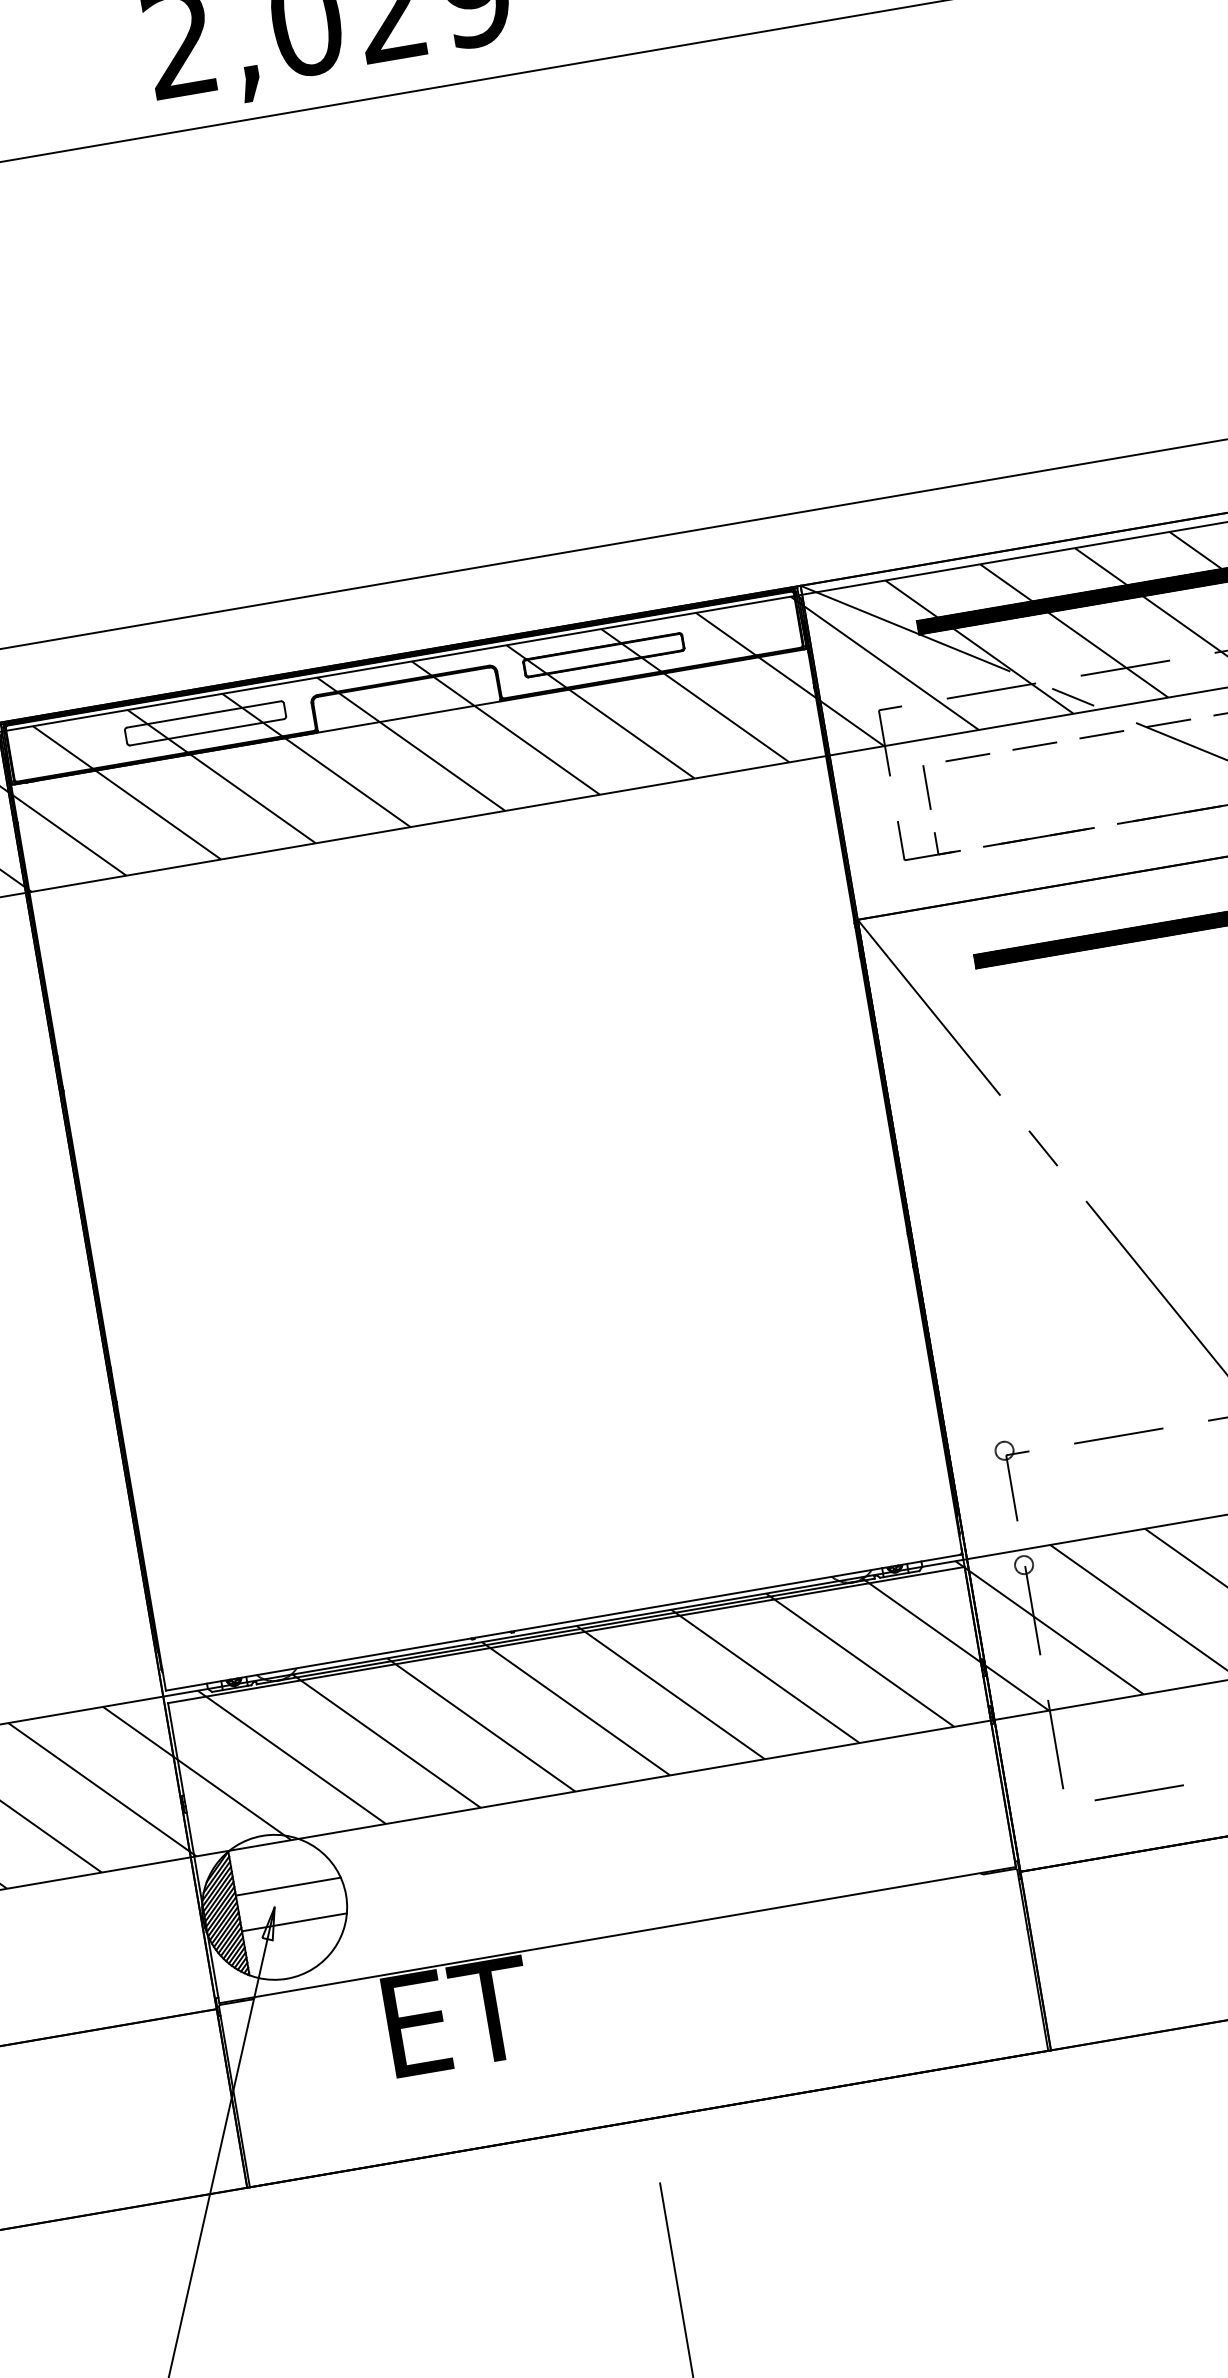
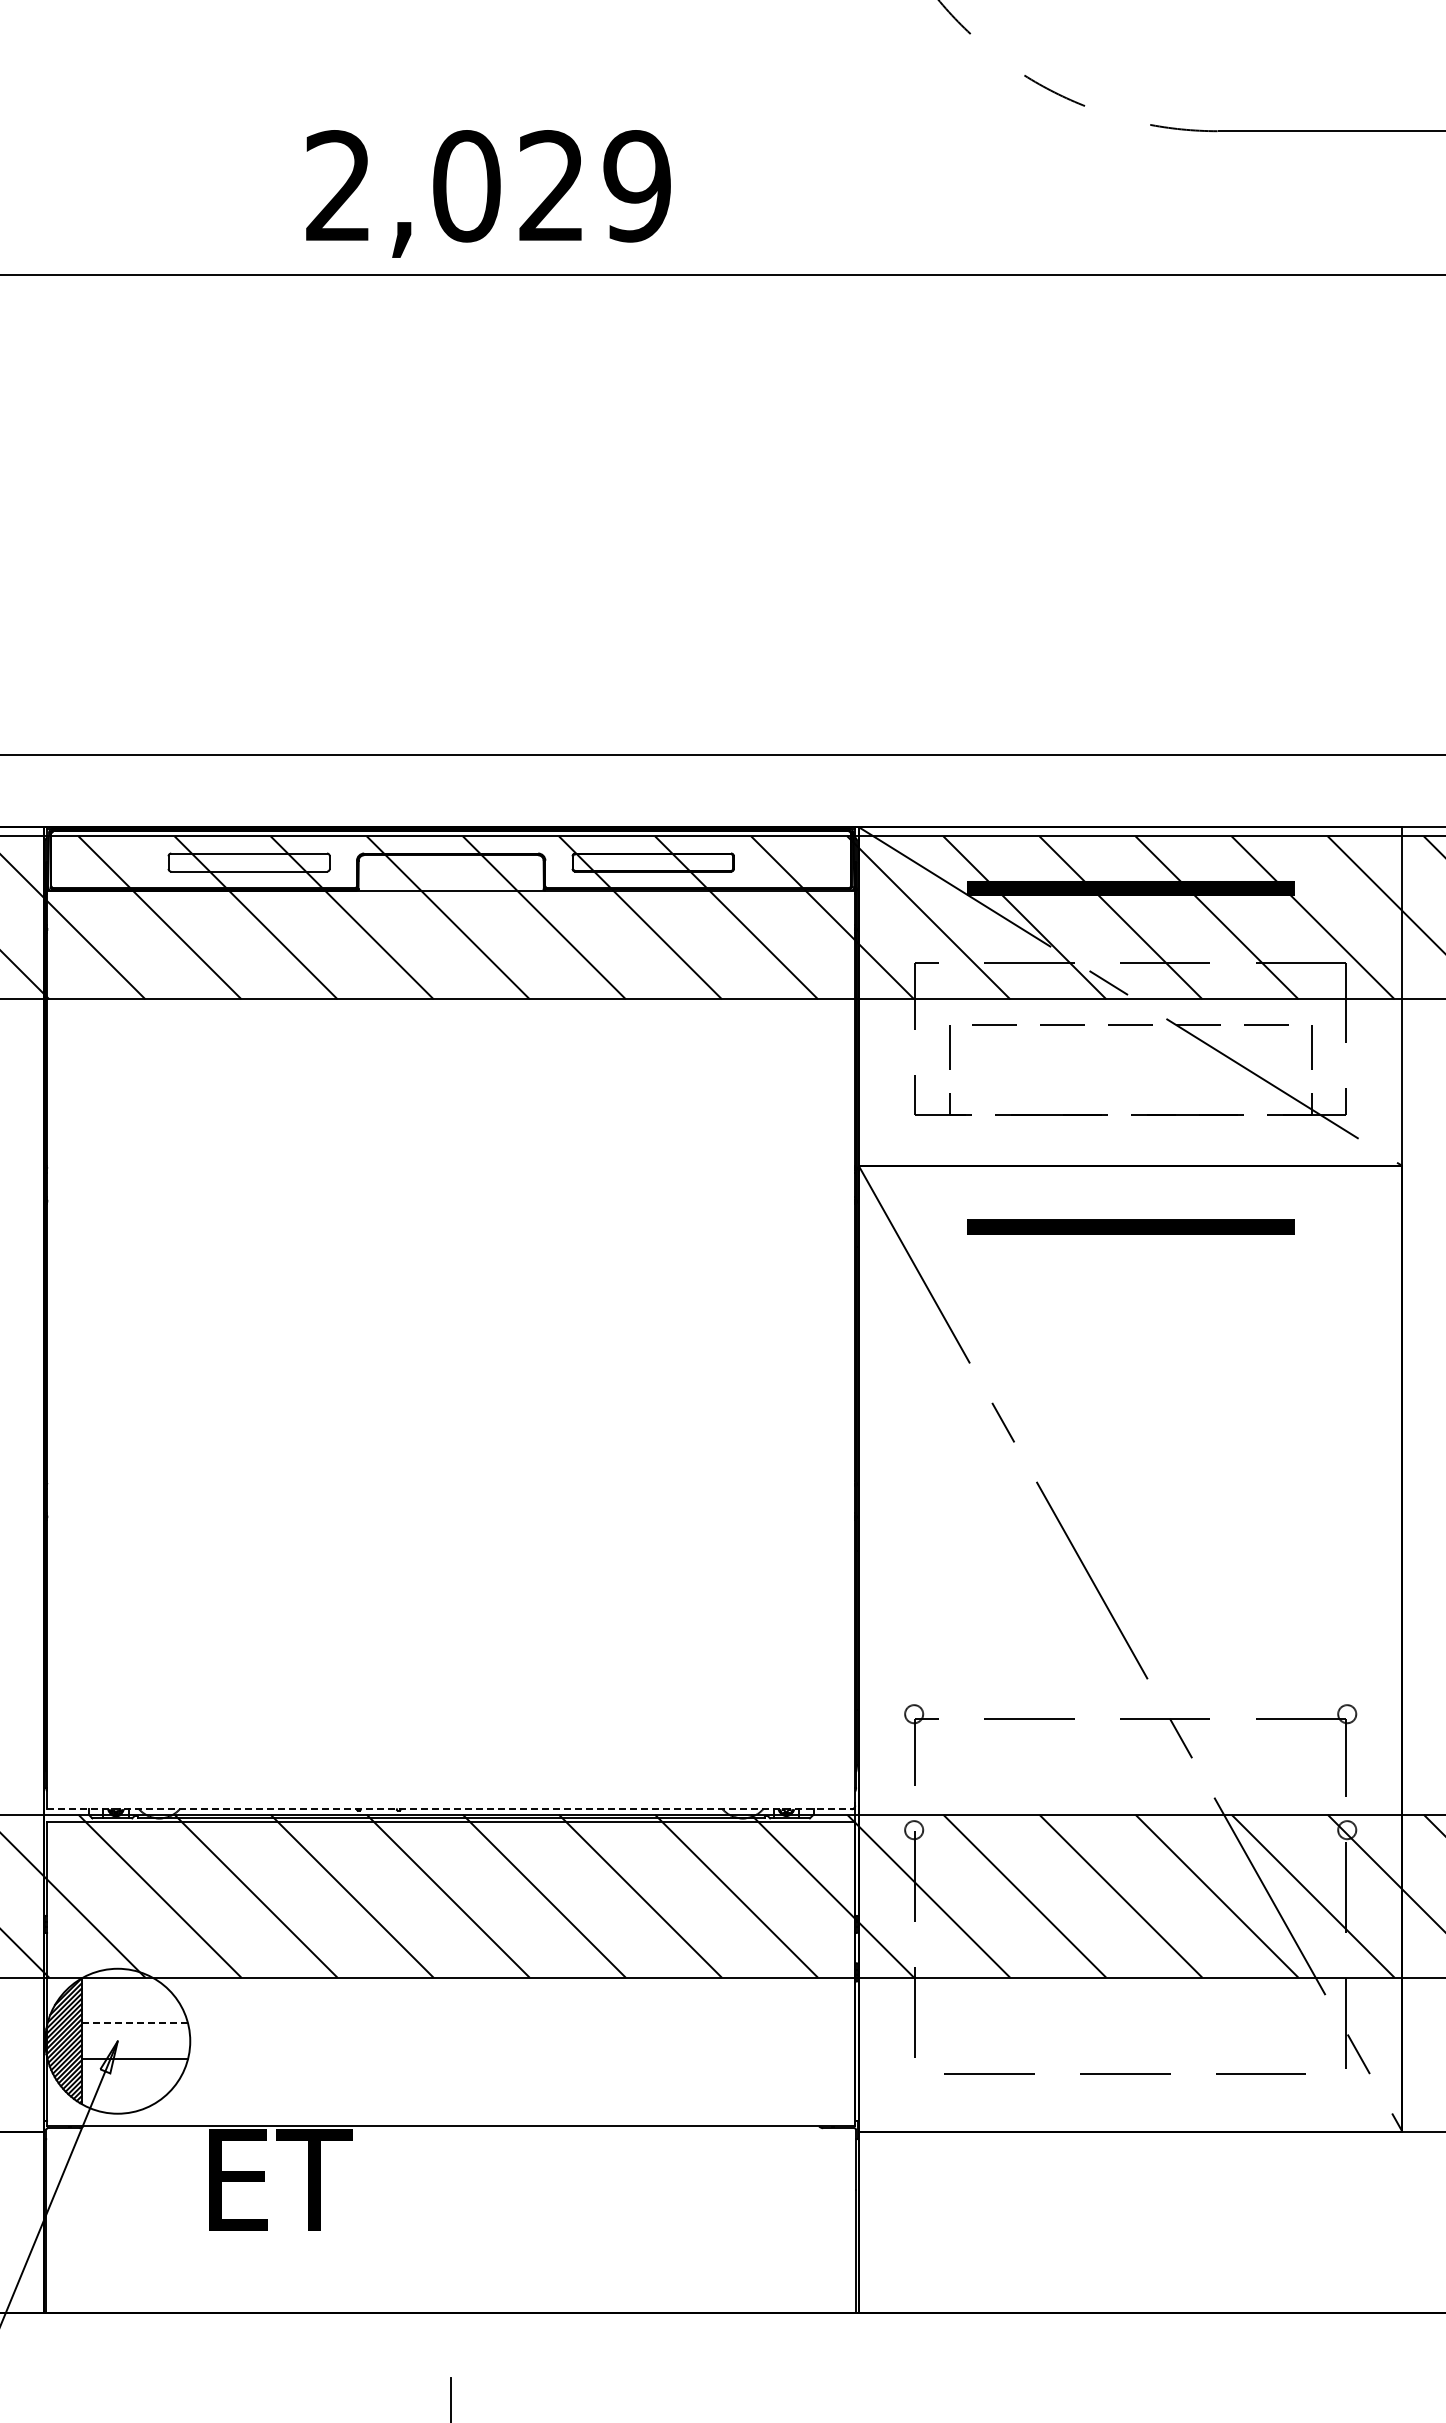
line: (564, 1622) -> (451, 1809), solid -> dashed
line: (288, 1887) -> (134, 2023), solid -> dashed

